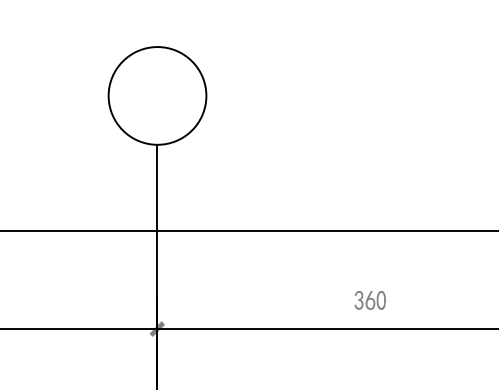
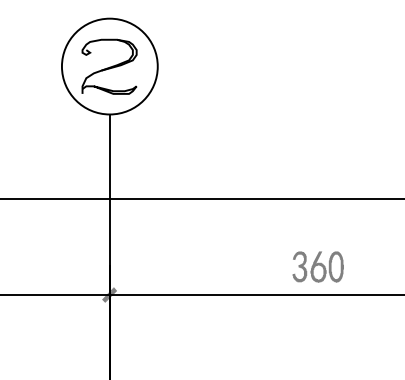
part: (156, 95) -> (108, 66), added
part: (370, 300) -> (318, 267), size x1.67

